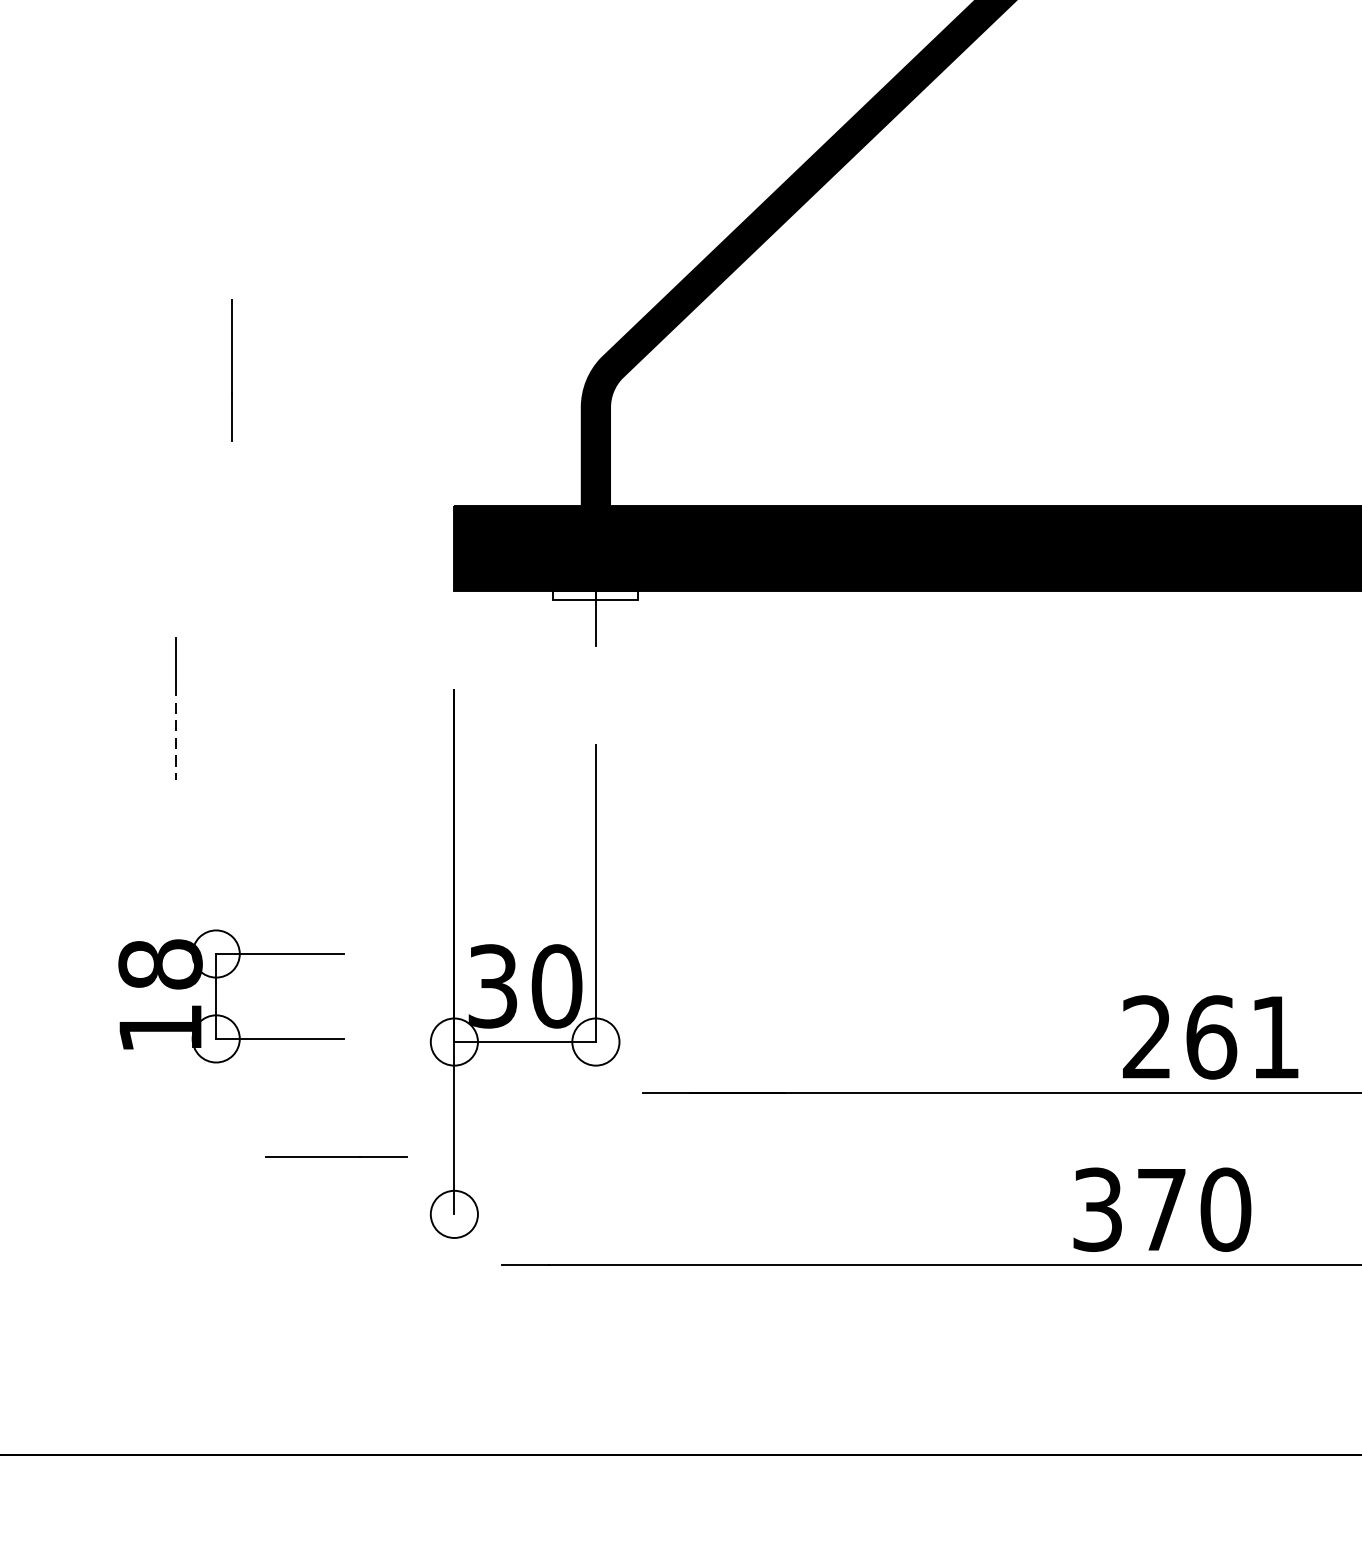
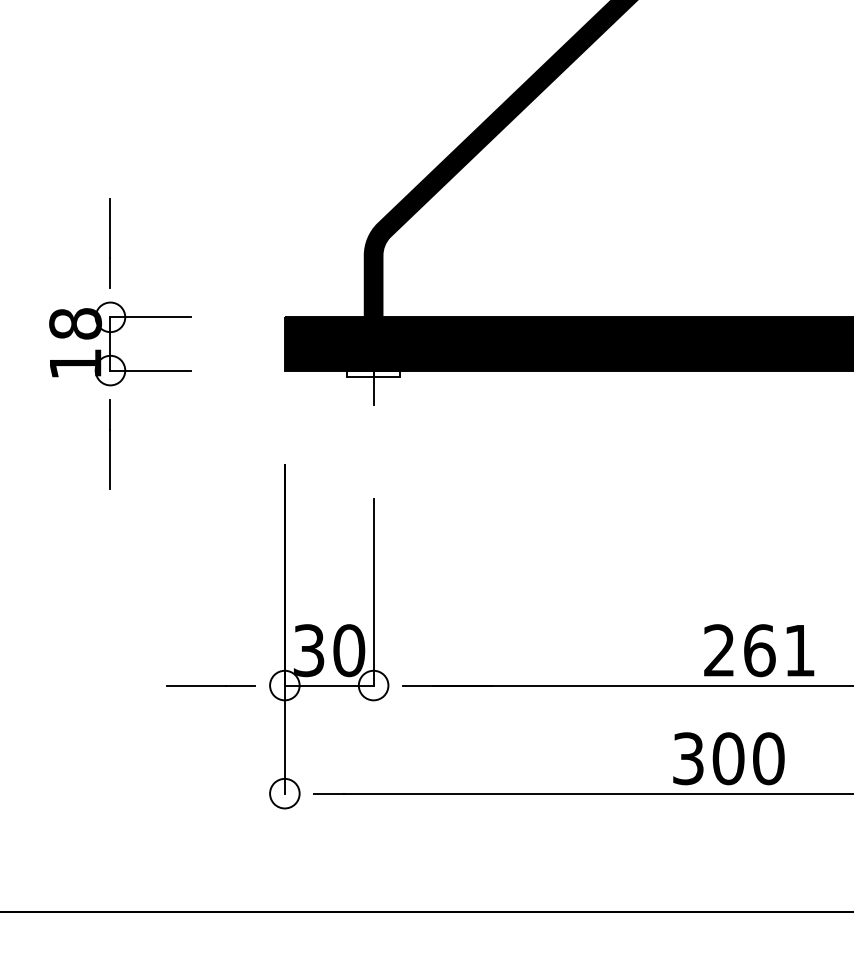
line: (230, 370) -> (109, 243), moved
line: (176, 732) -> (110, 459), dashed -> solid
part: (525, 963) -> (329, 636), moved
part: (216, 995) -> (110, 343), moved
line: (335, 1156) -> (210, 685), moved
text: (1161, 1209) -> (728, 758), 370 -> 300

